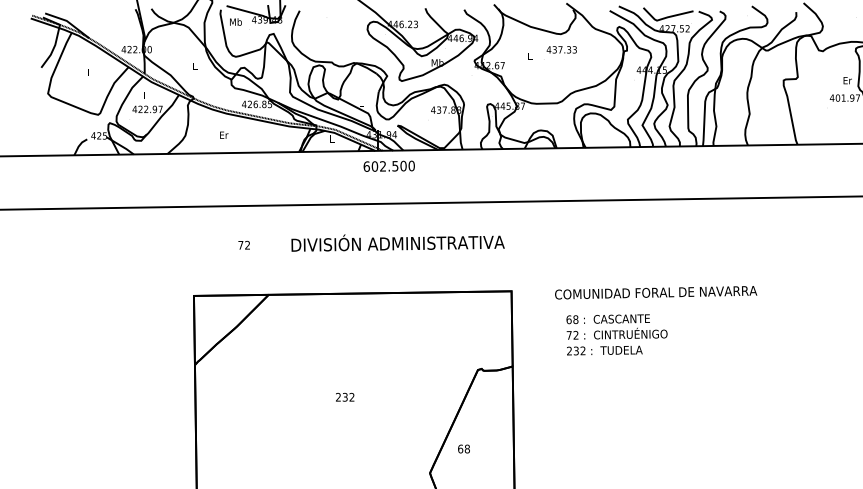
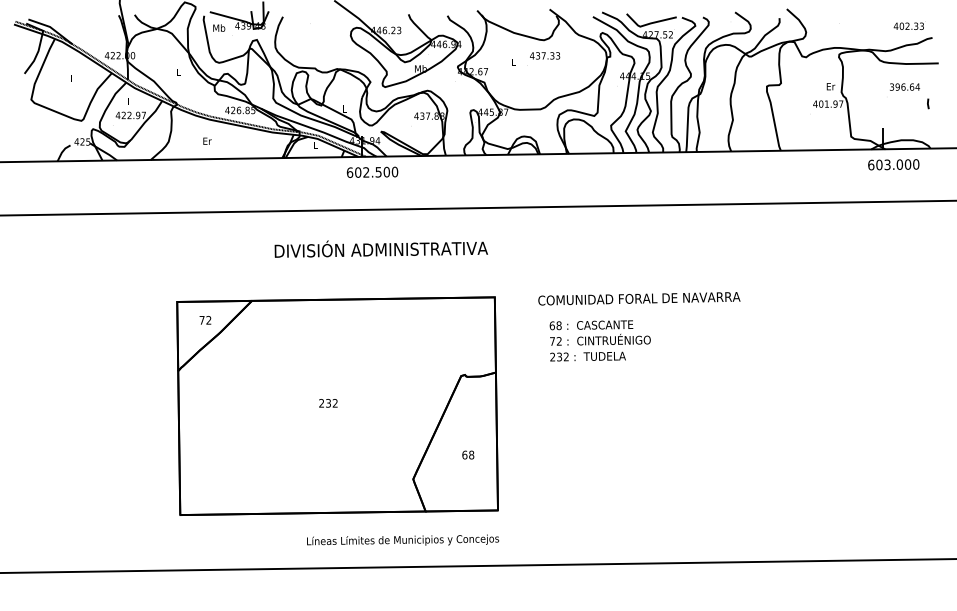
text: (244, 245) -> (205, 320), moved
text: (464, 448) -> (468, 454), moved

